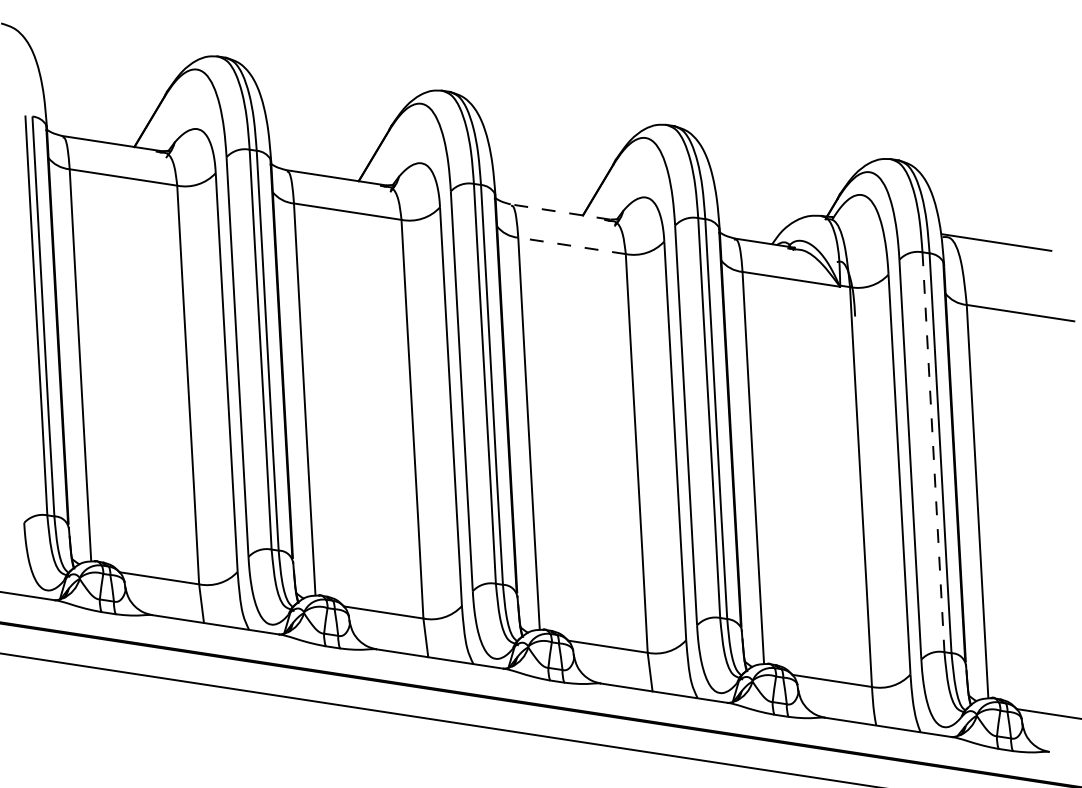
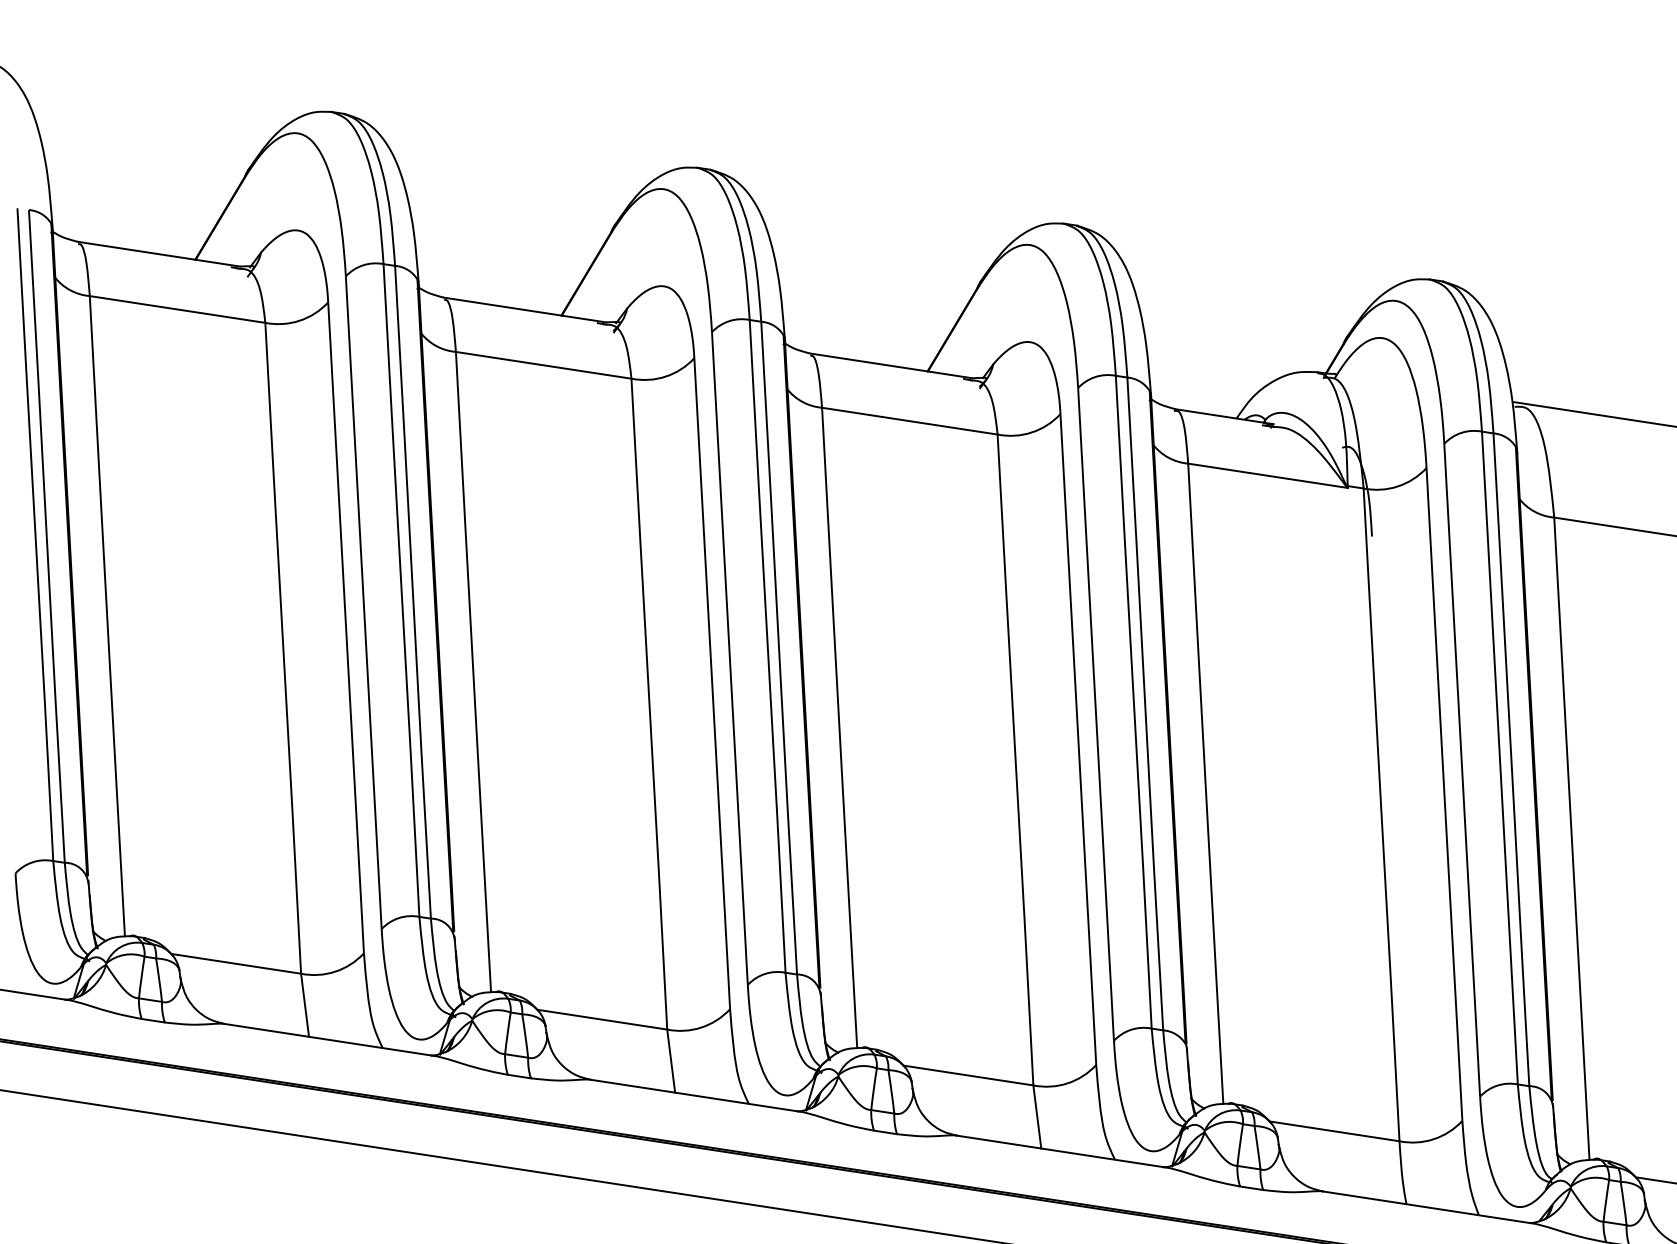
line: (560, 211) -> (891, 365), dashed -> solid
line: (571, 245) -> (908, 420), dashed -> solid
line: (933, 452) -> (1499, 758), dashed -> solid

